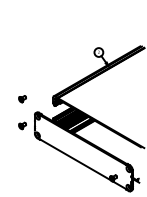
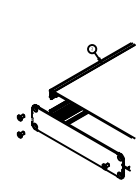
part: (21, 99) -> (20, 134), moved

